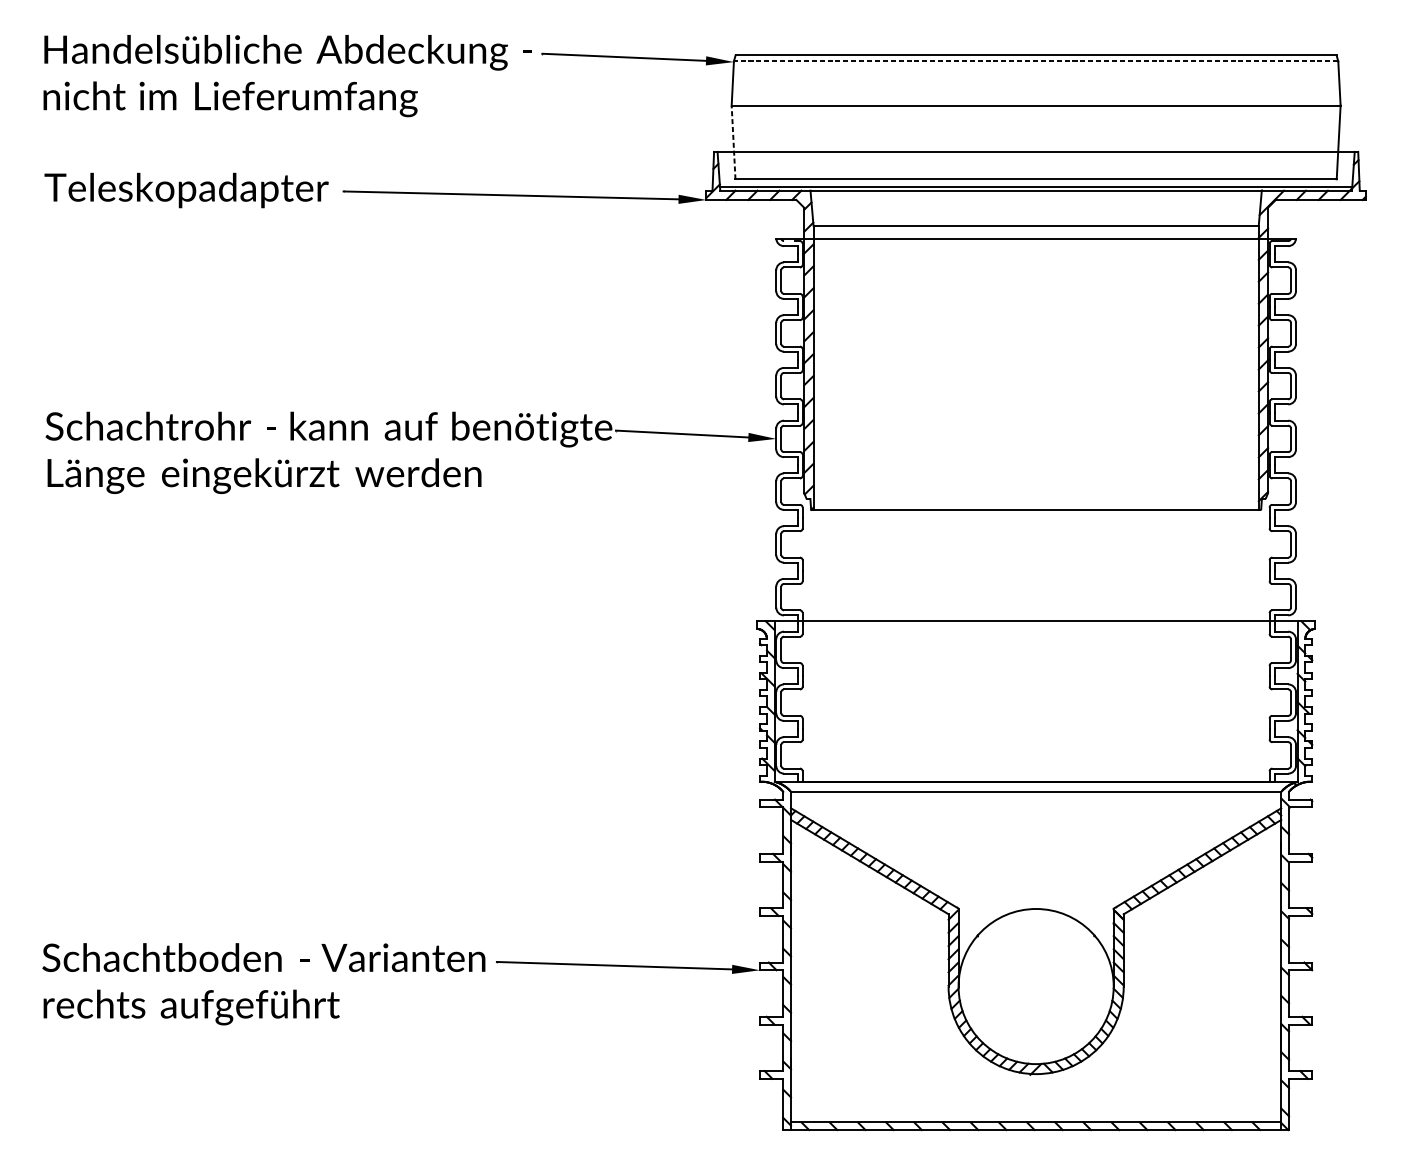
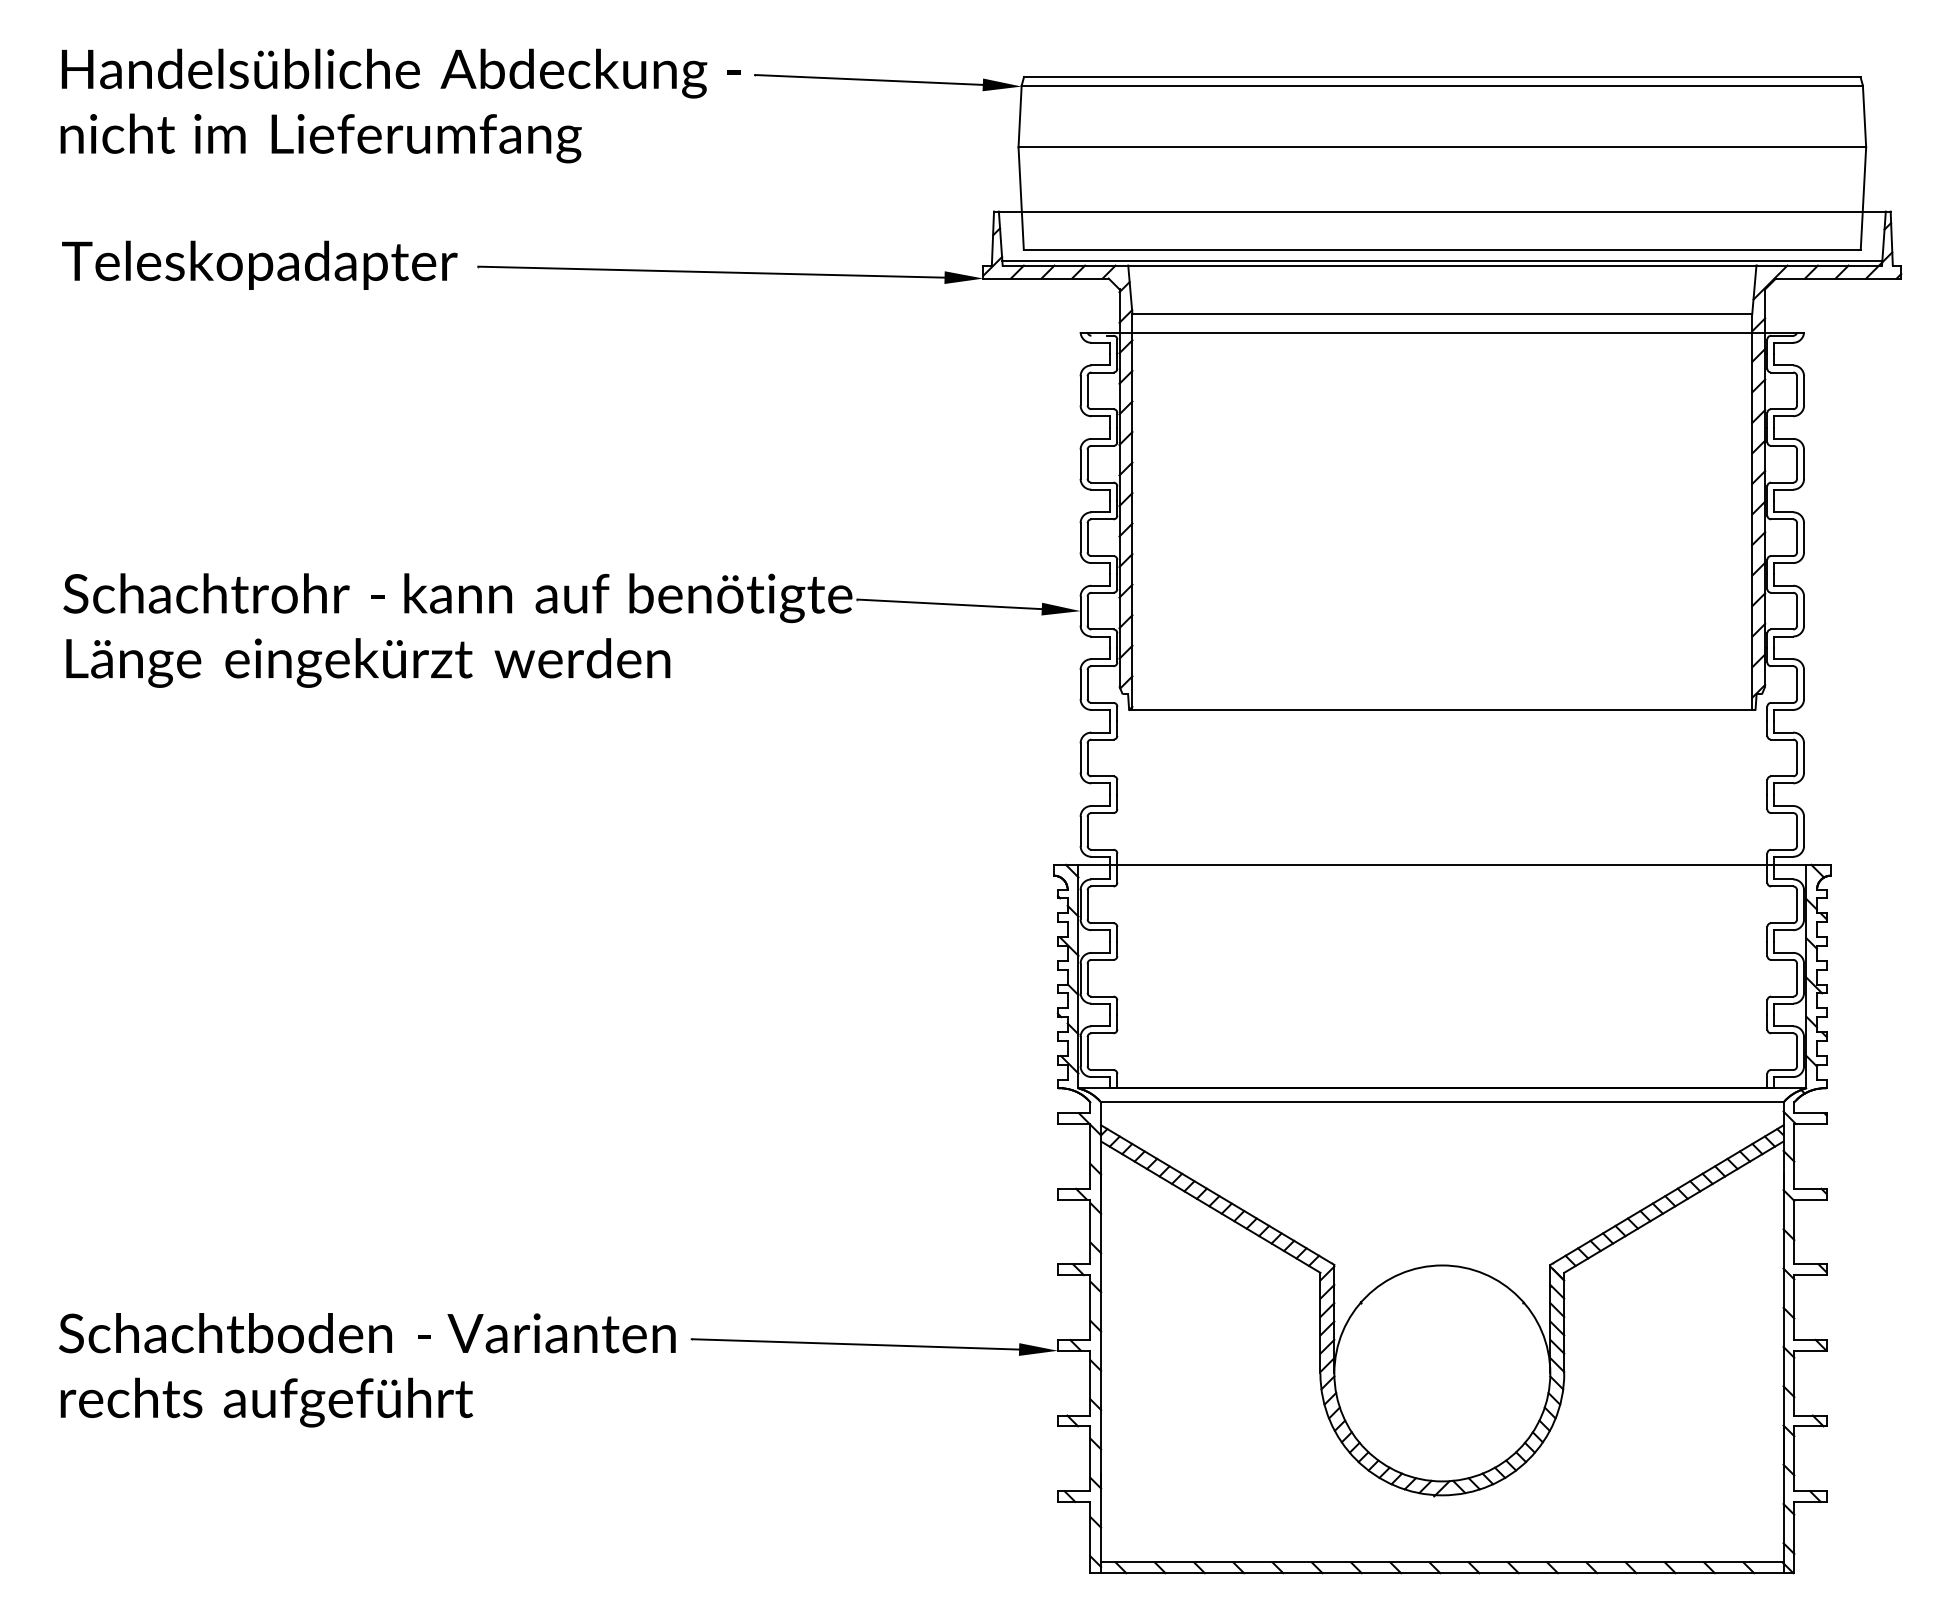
line: (1036, 61) -> (1442, 85), dashed -> solid
line: (733, 142) -> (1021, 198), dashed -> solid

